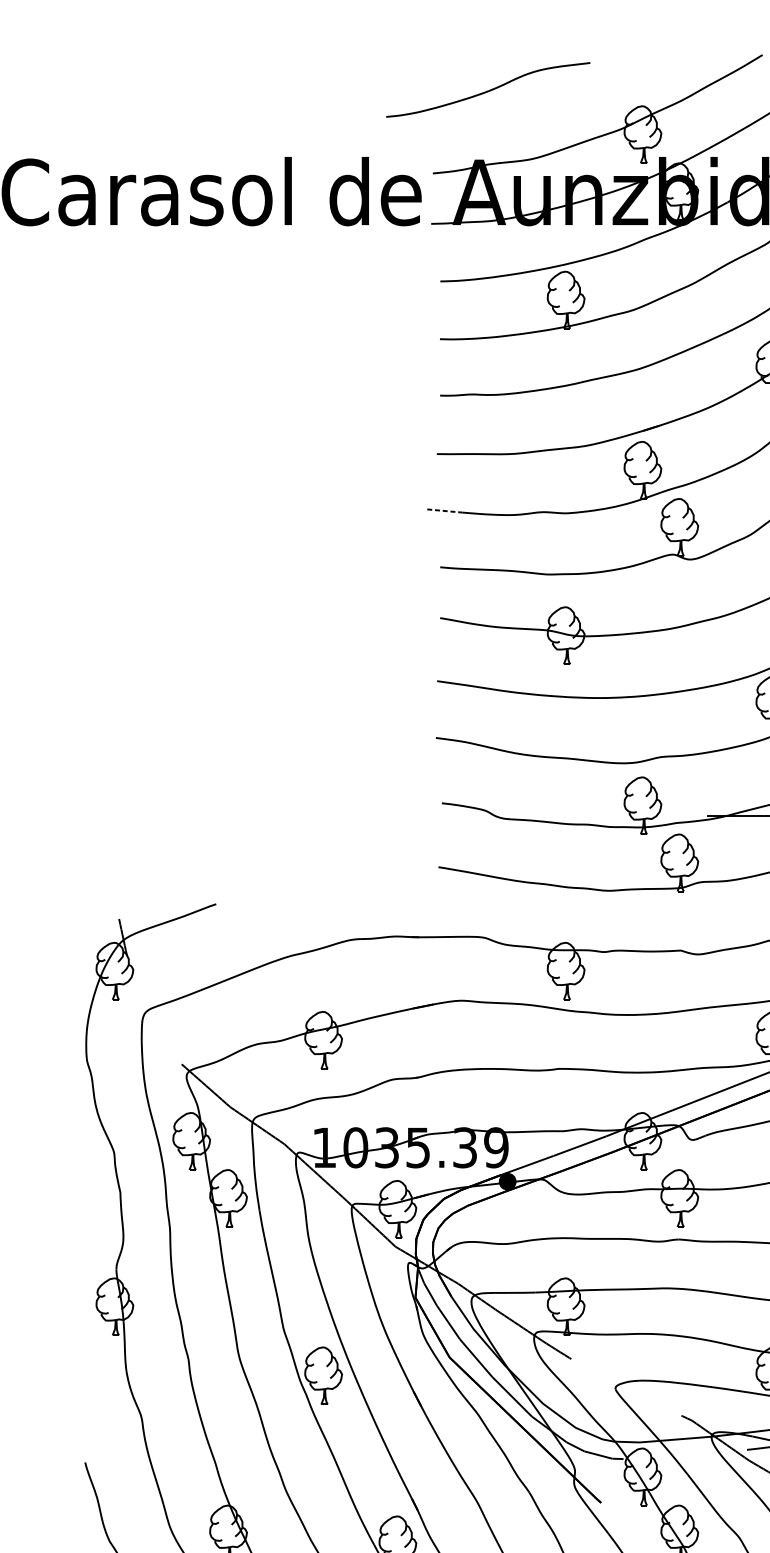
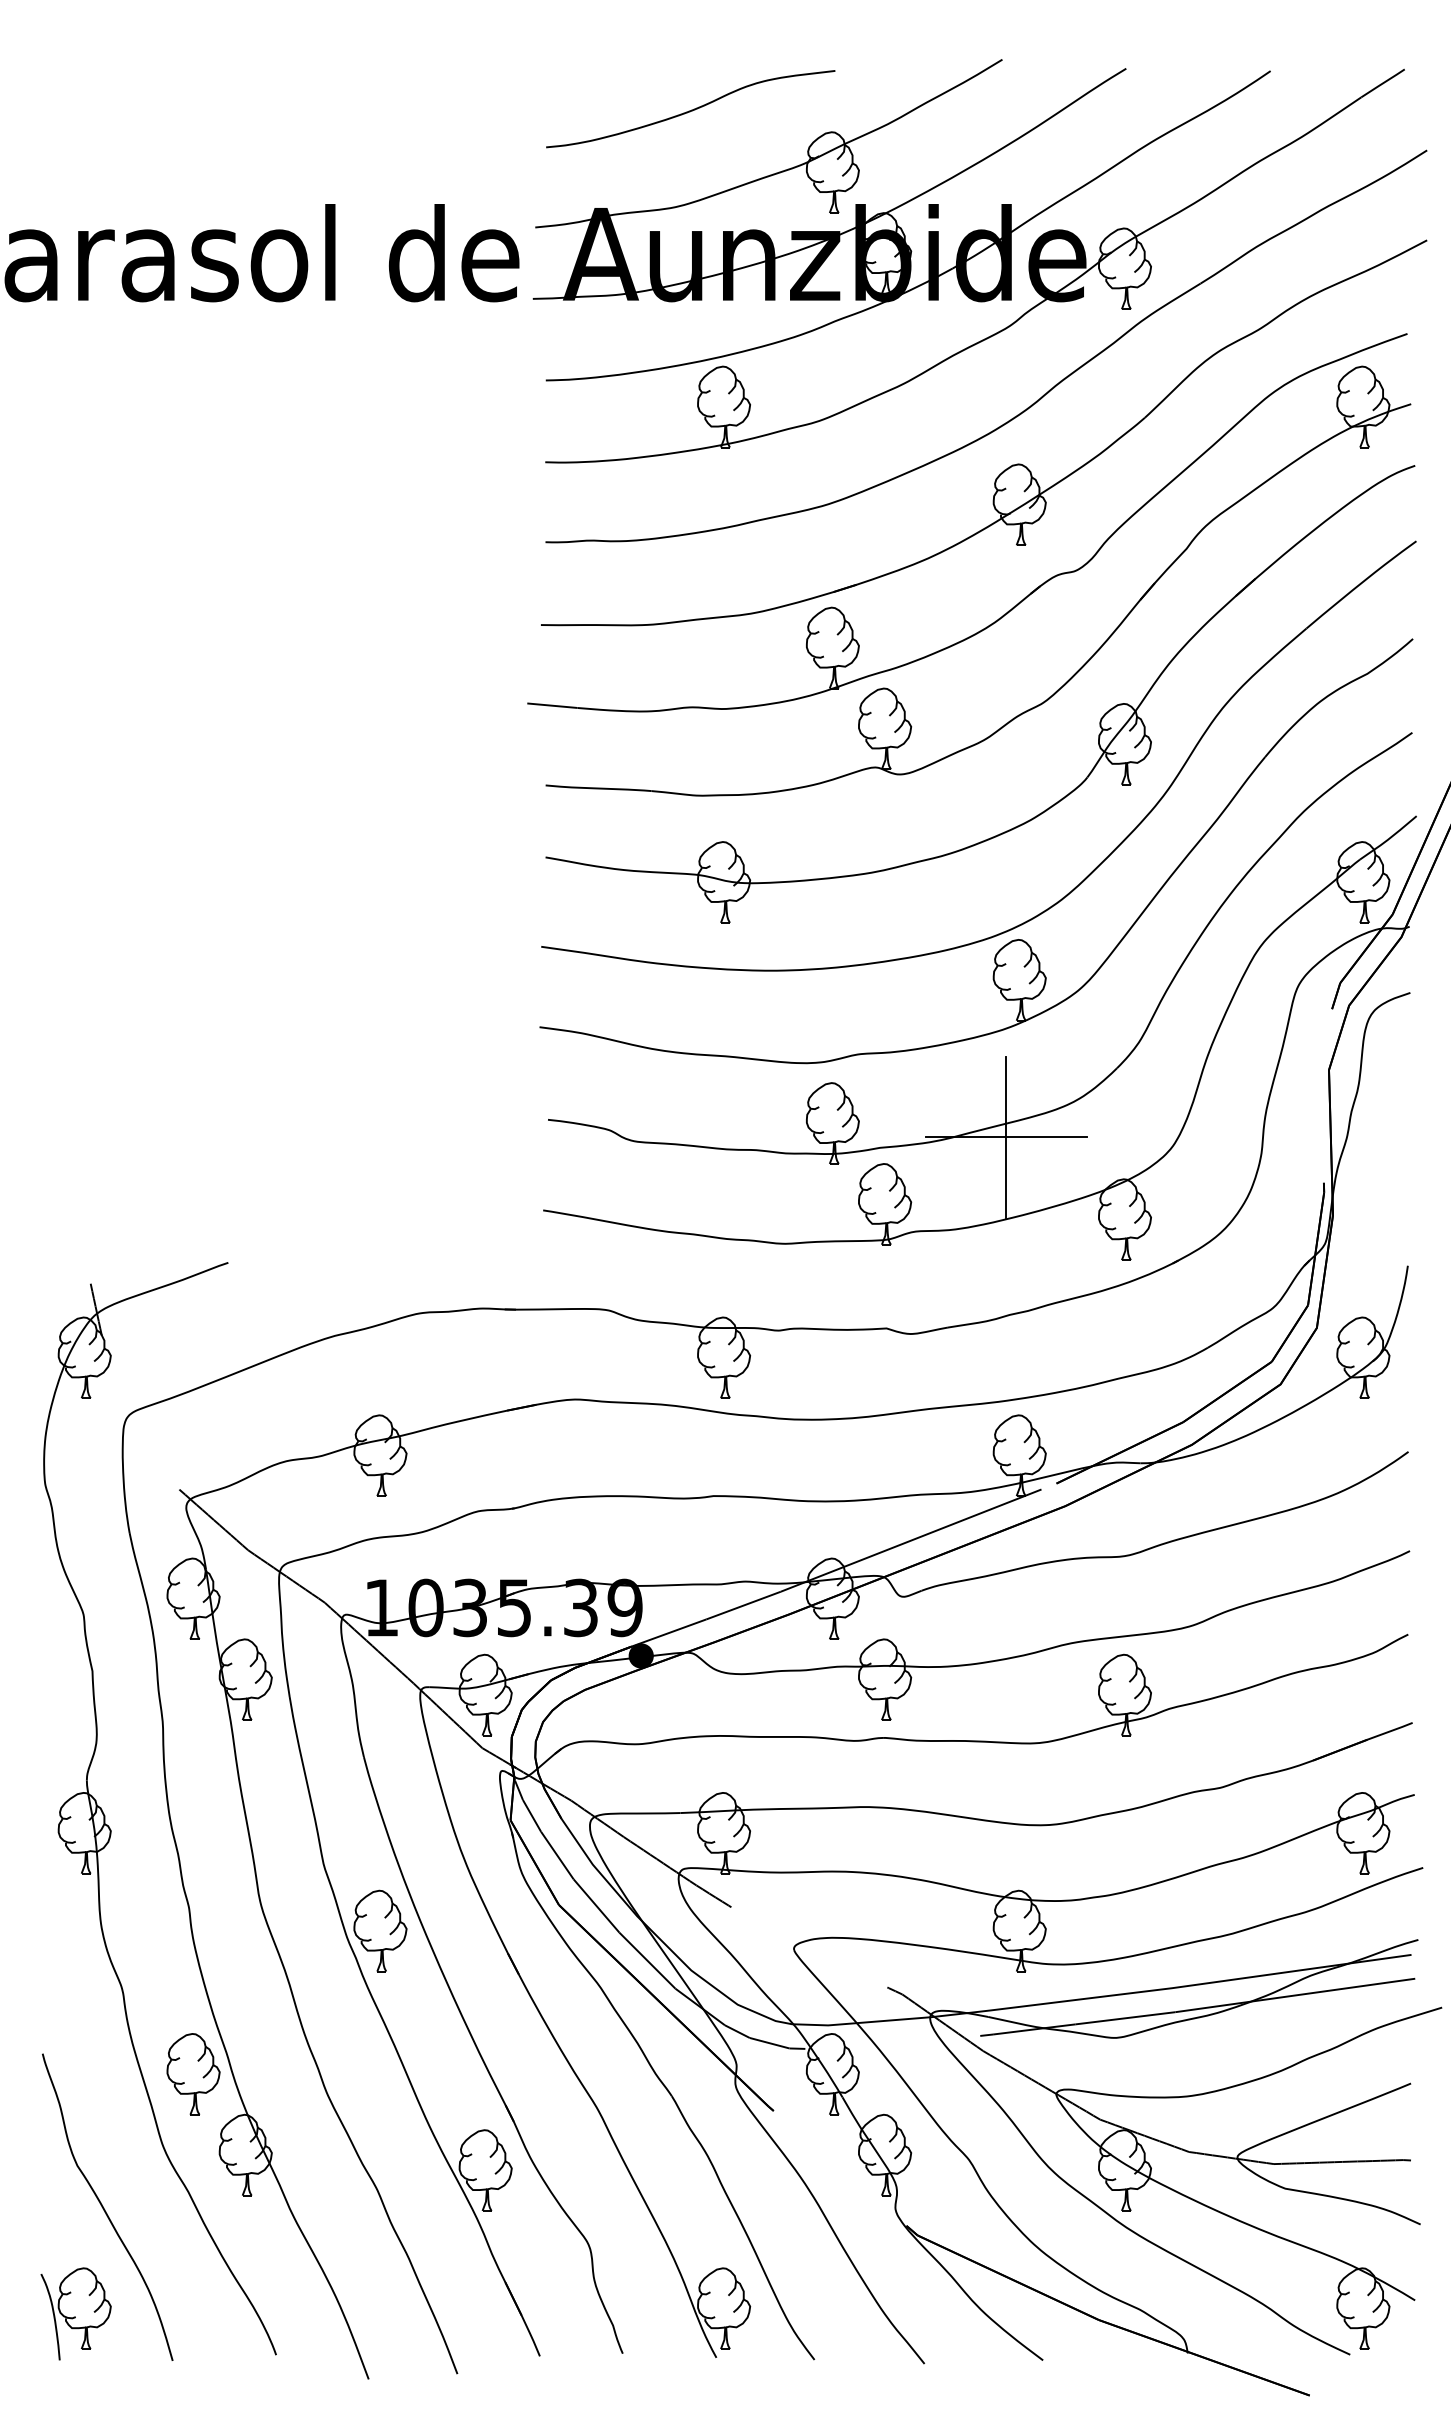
curve: (488, 90) -> (691, 109), moved
line: (445, 510) -> (552, 705), dashed -> solid
line: (765, 815) -> (1006, 1136), added
part: (191, 1477) -> (193, 2074), added

